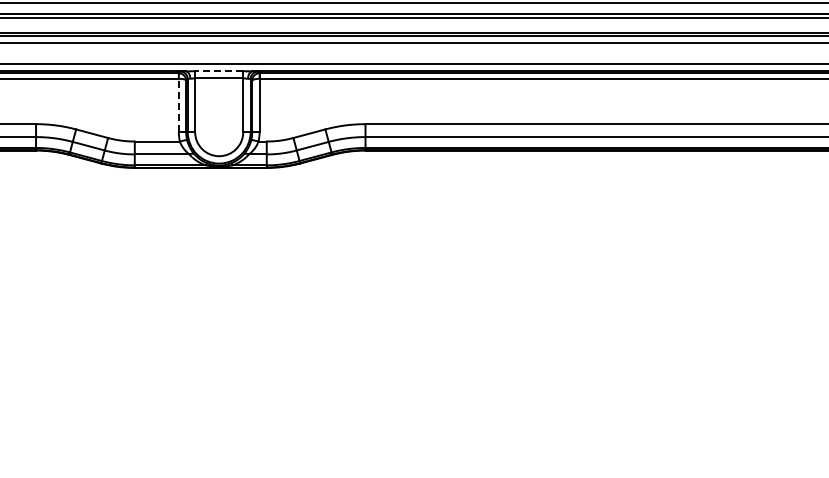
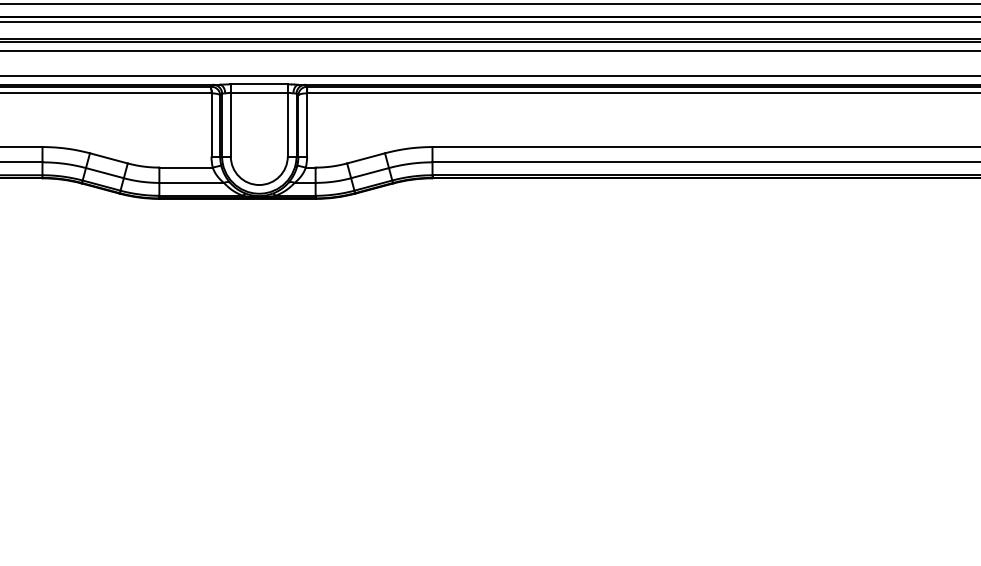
line: (218, 71) -> (258, 84), dashed -> solid
line: (178, 104) -> (211, 123), dashed -> solid

